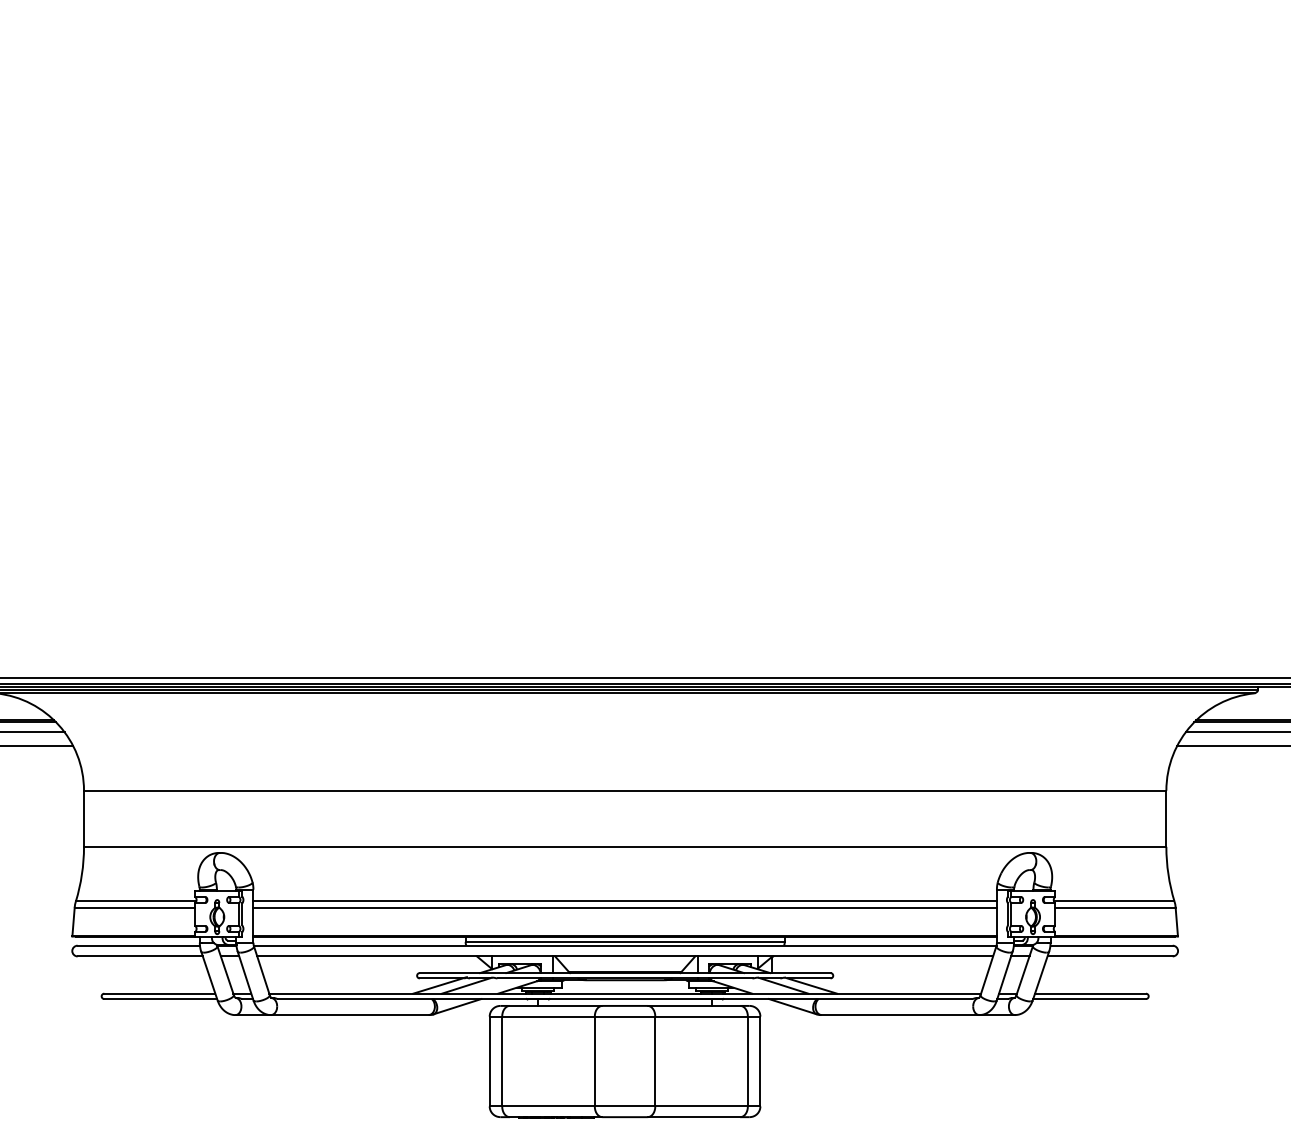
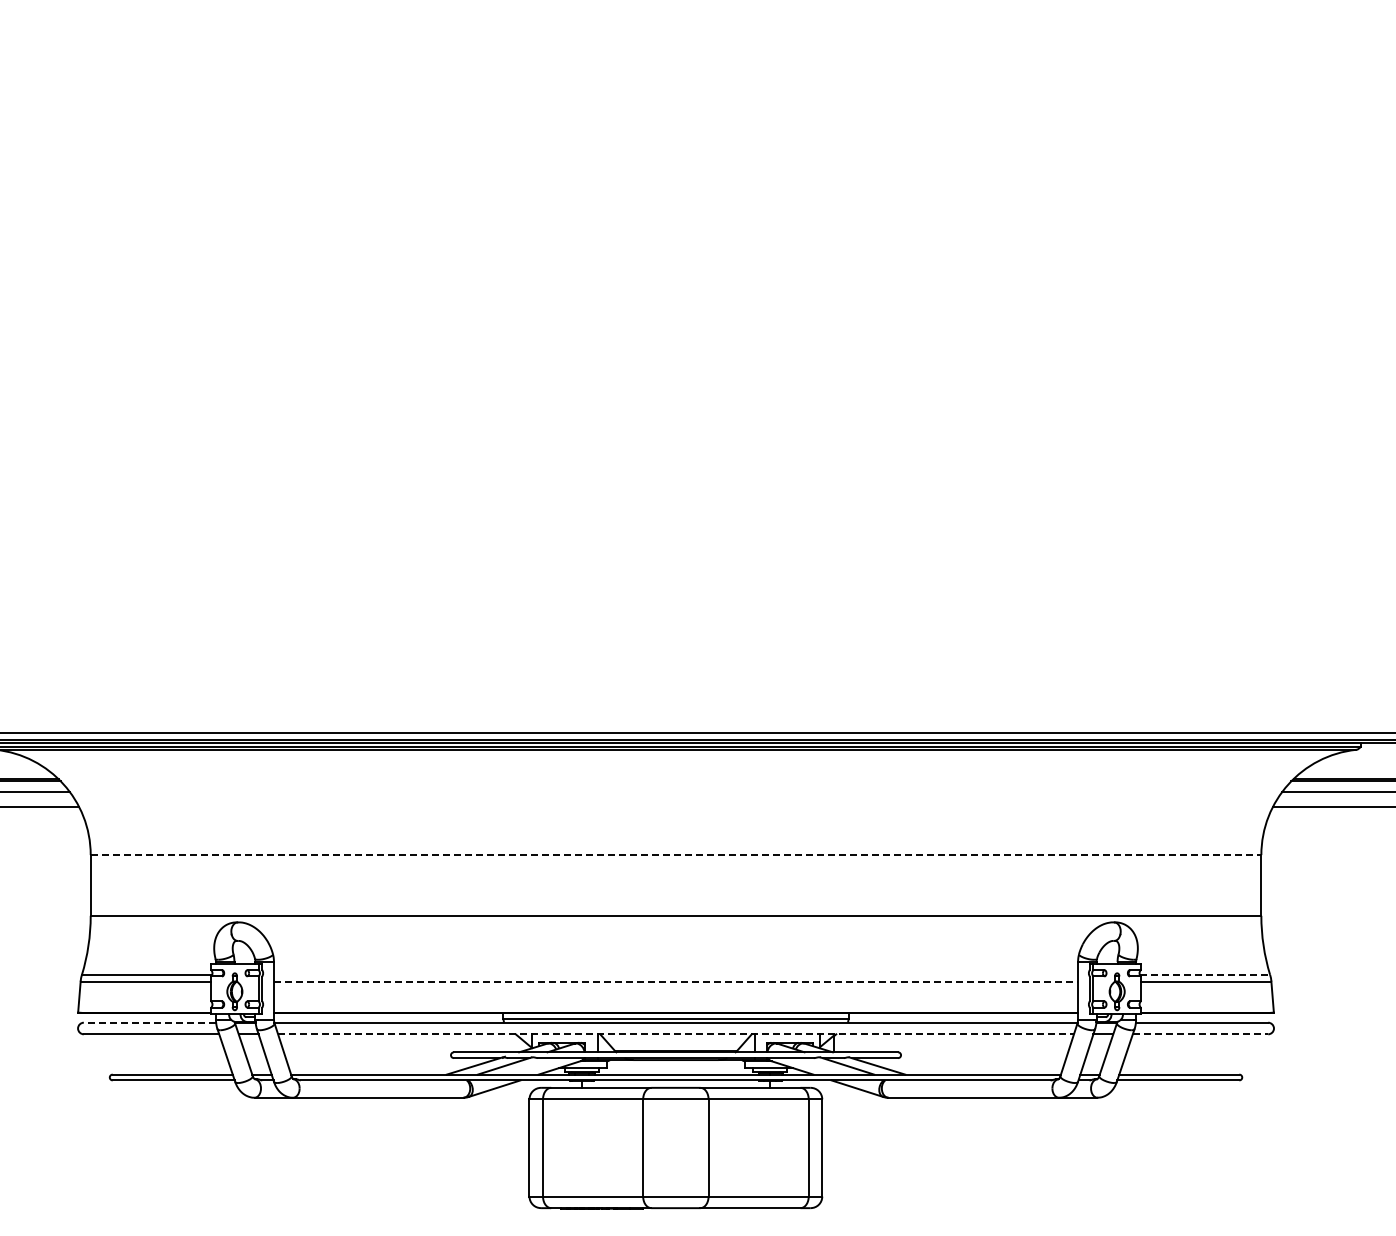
line: (625, 791) -> (676, 855), solid -> dashed
line: (624, 901) -> (675, 974), removed
line: (1114, 901) -> (1205, 974), solid -> dashed
line: (625, 907) -> (676, 981), solid -> dashed
line: (138, 945) -> (149, 1022), solid -> dashed
line: (625, 956) -> (676, 1034), solid -> dashed
line: (1110, 956) -> (1200, 1034), solid -> dashed

